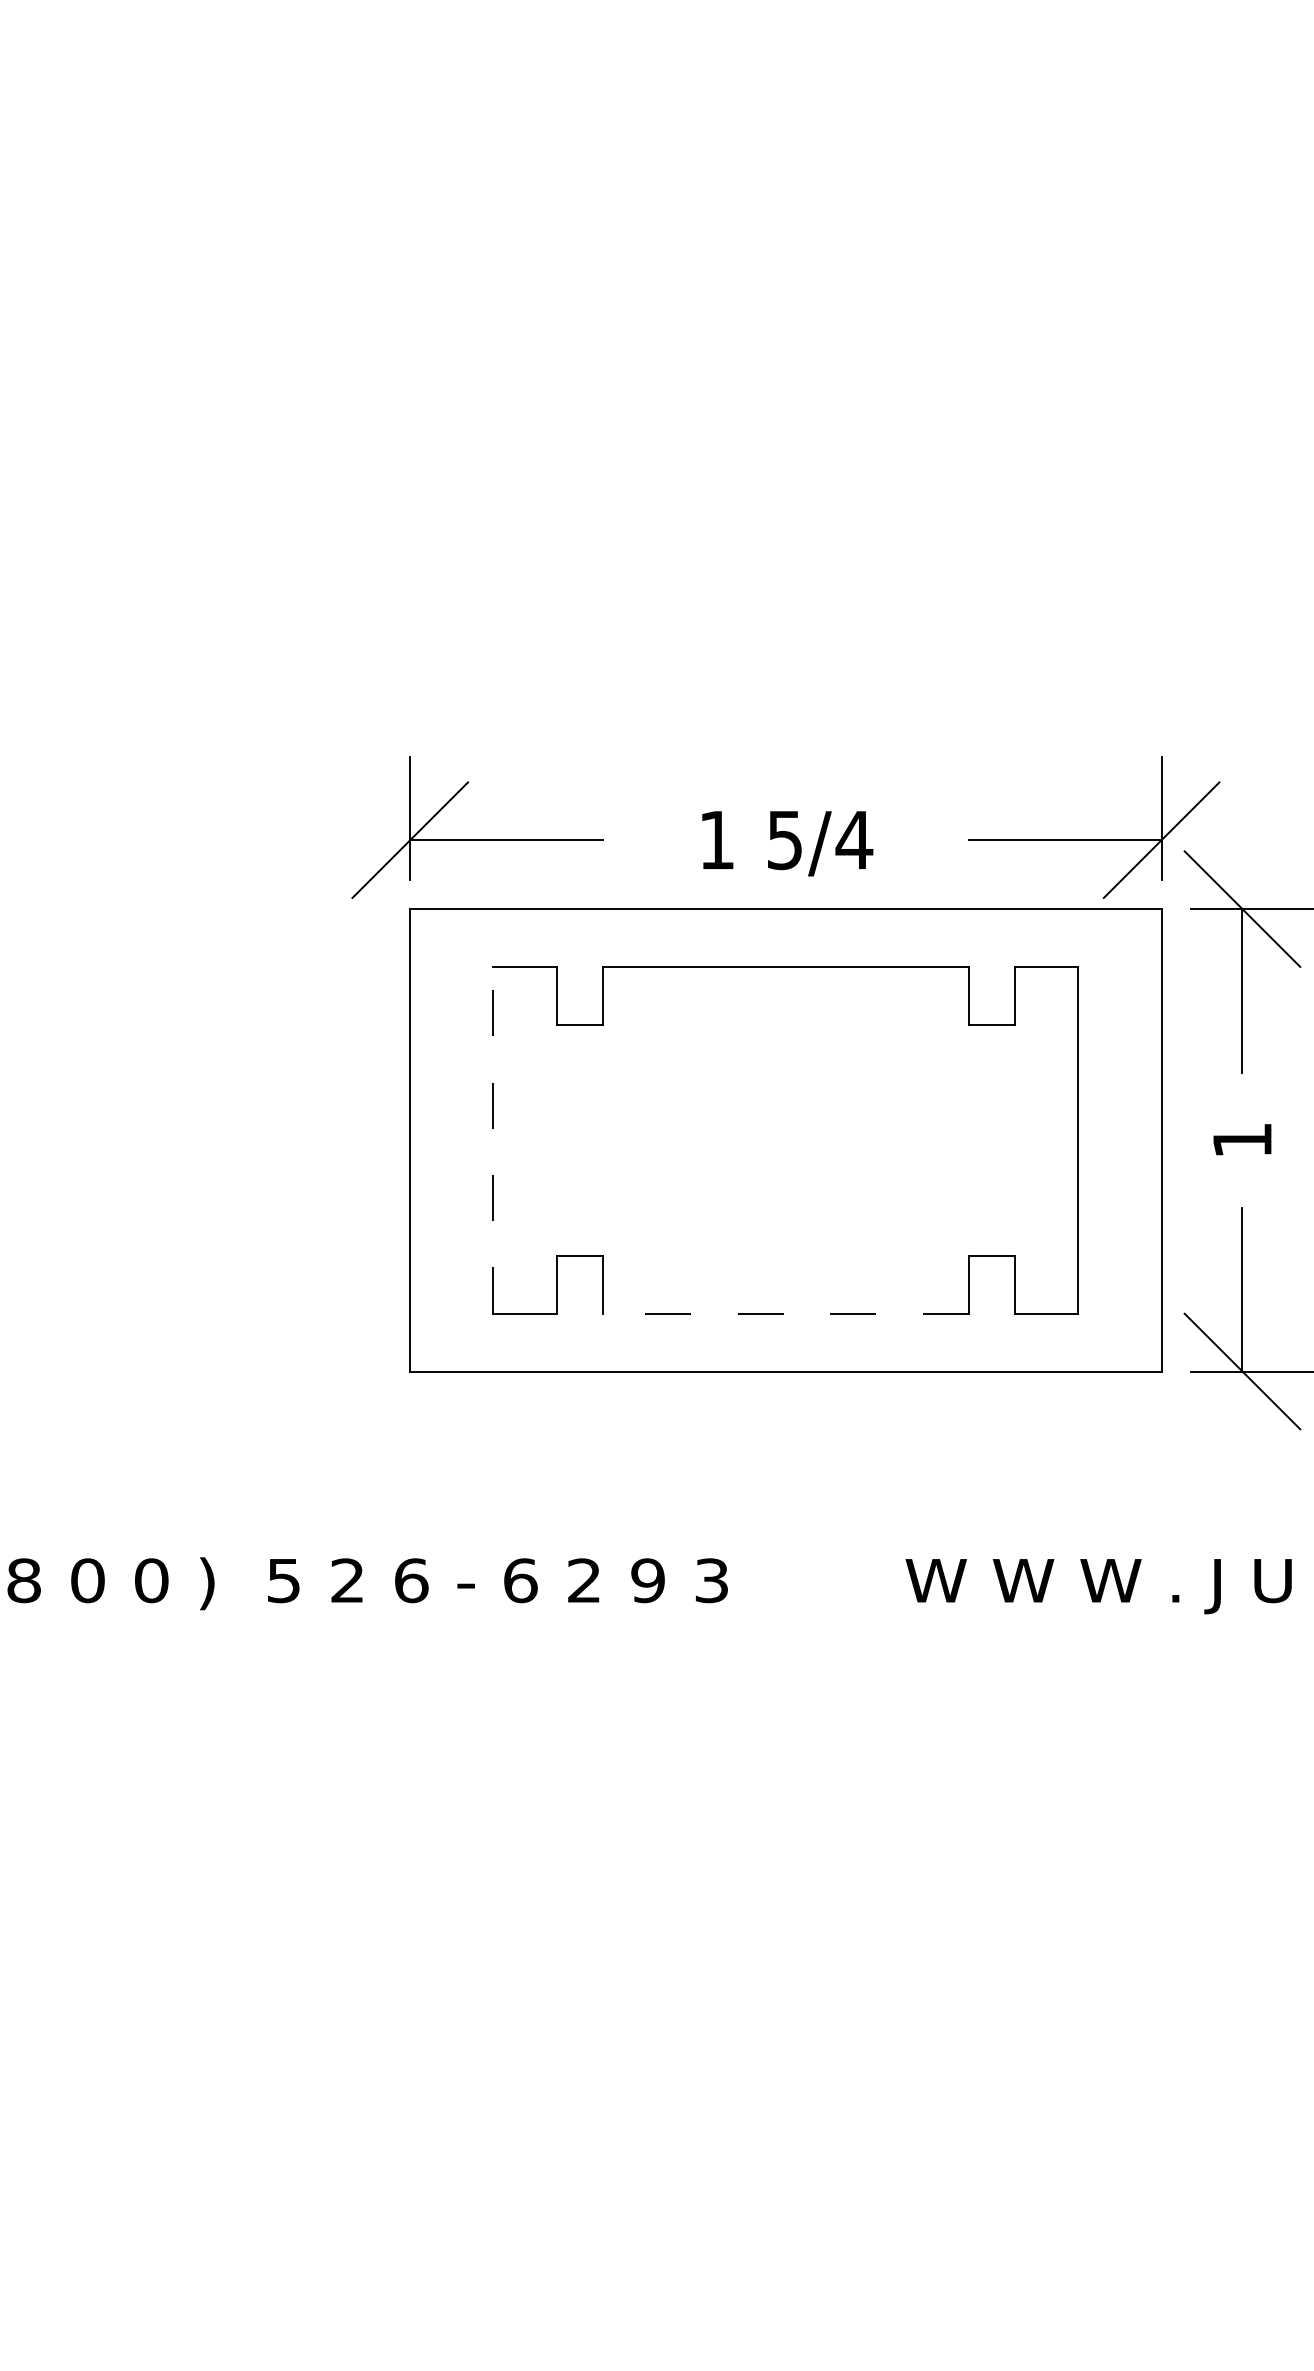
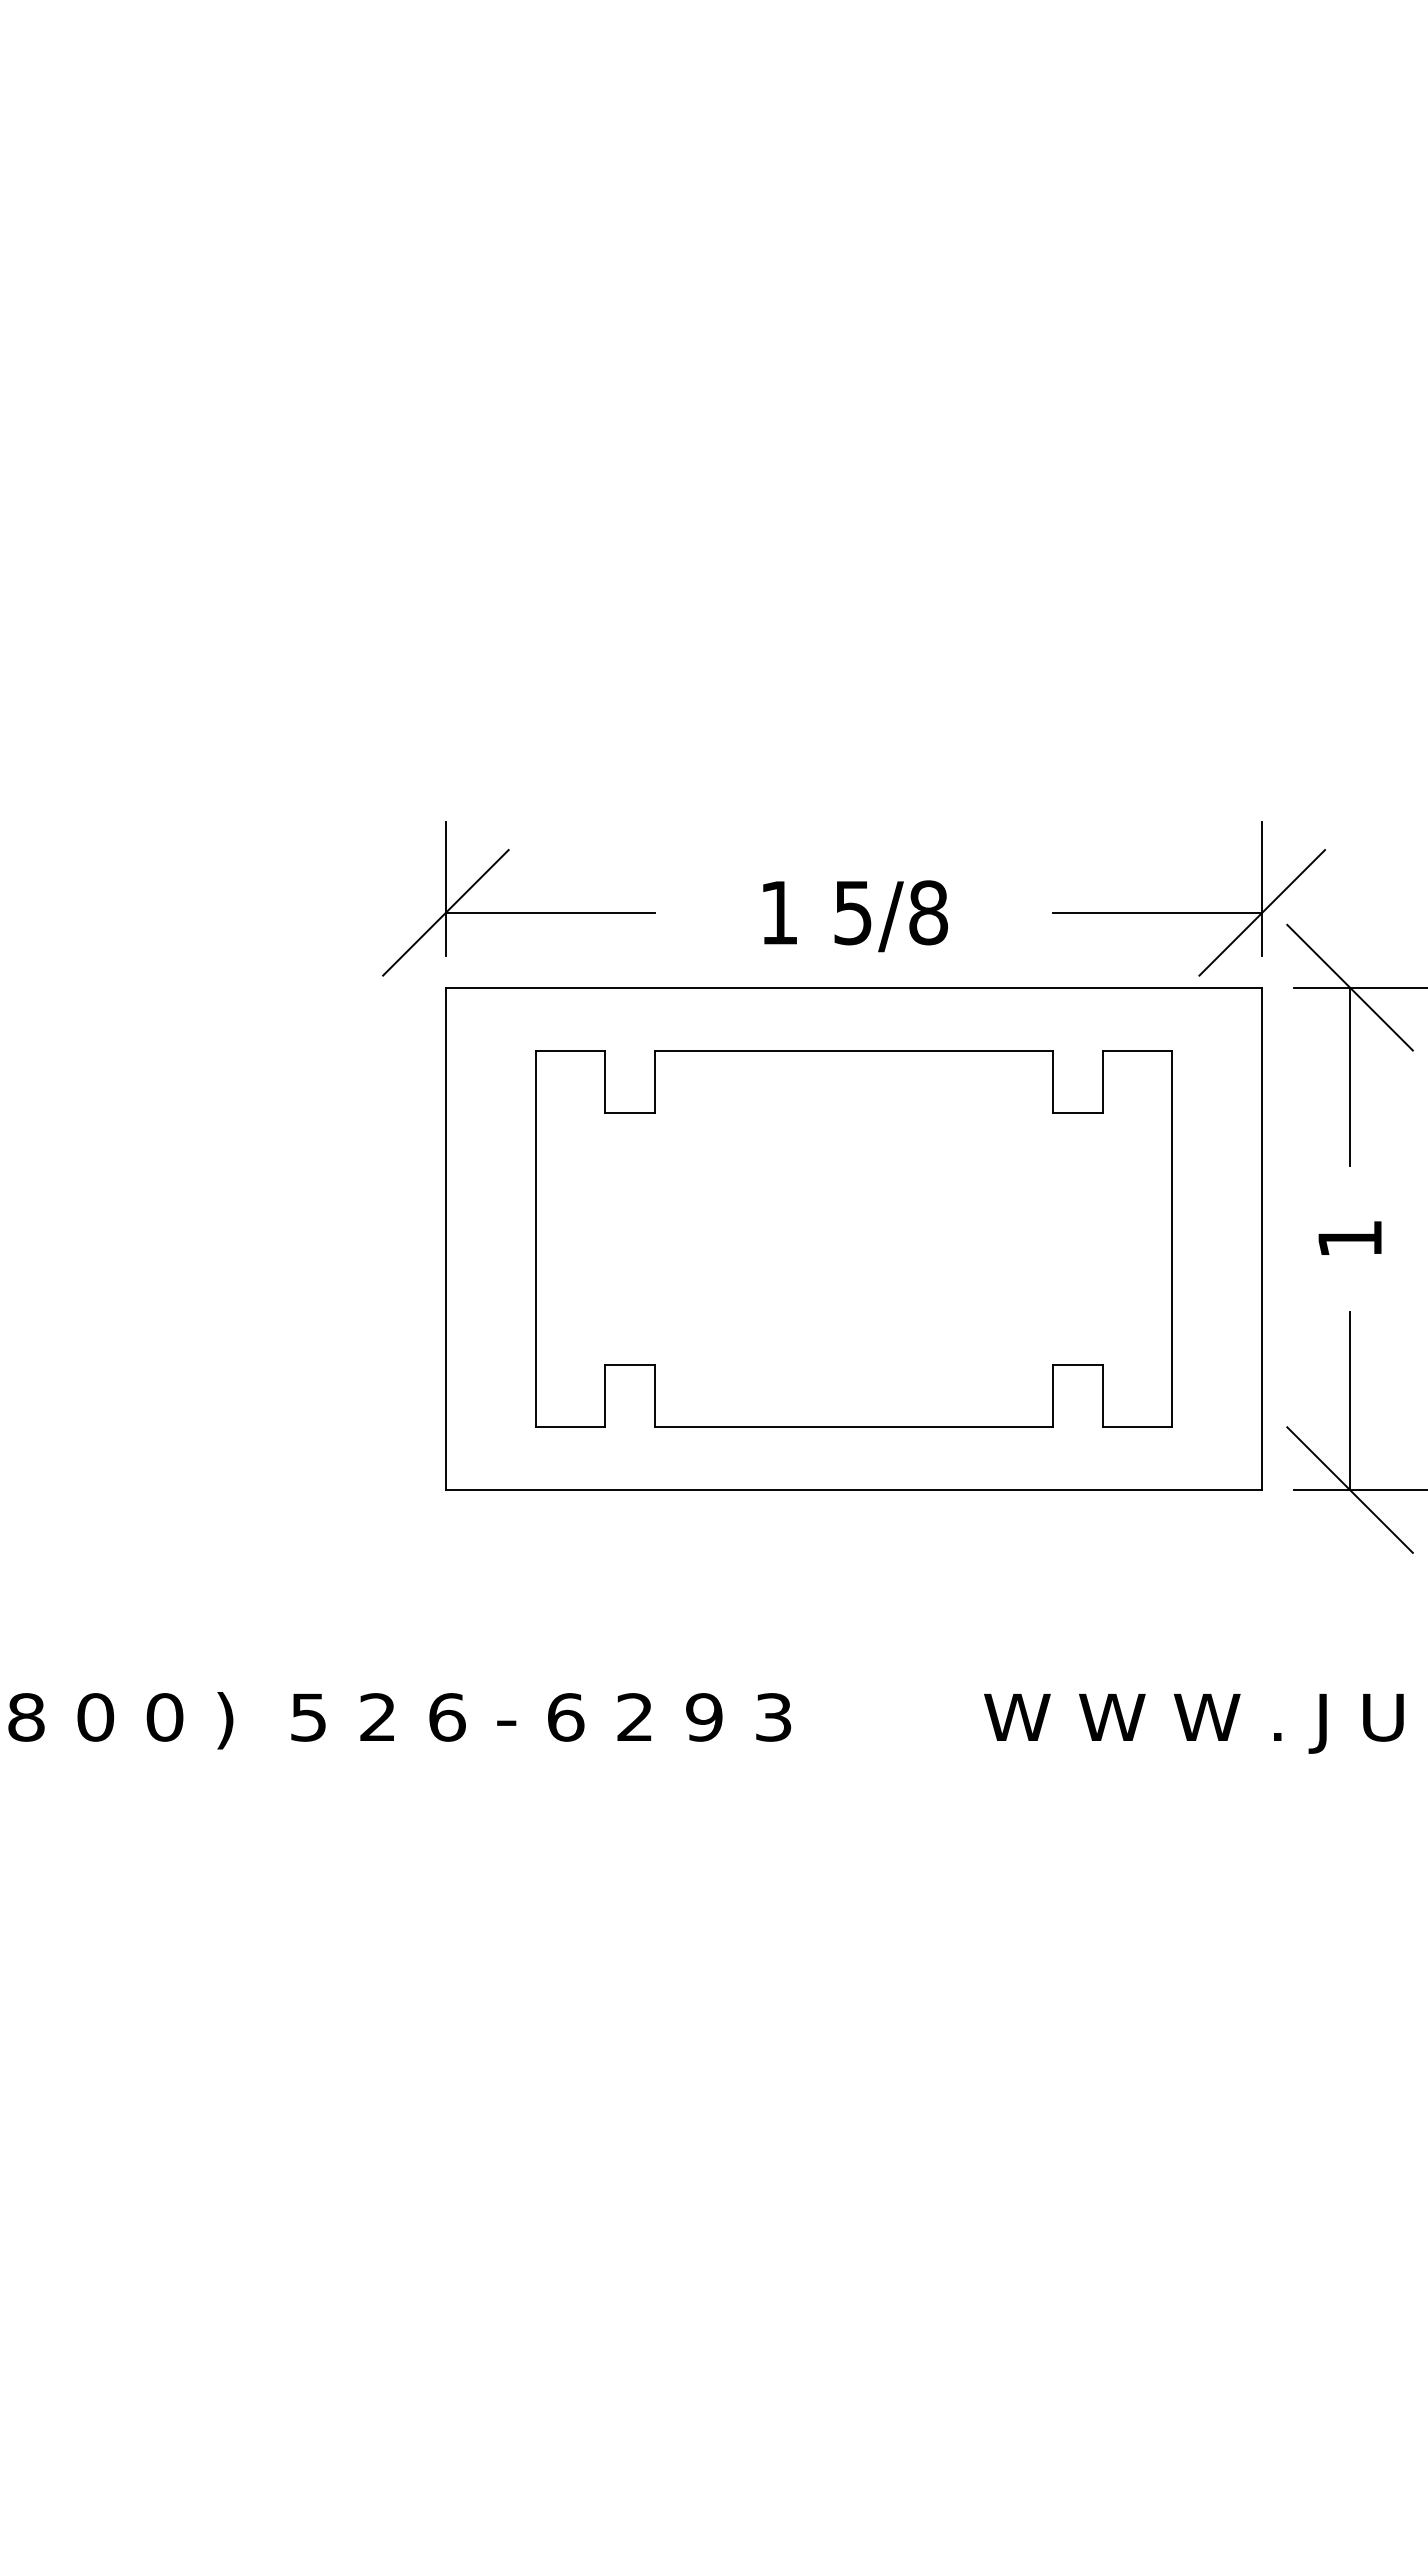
text: (853, 839) -> (927, 912), 5/4 -> 5/8
line: (493, 1139) -> (536, 1238), dashed -> solid
line: (786, 1313) -> (854, 1427), dashed -> solid

